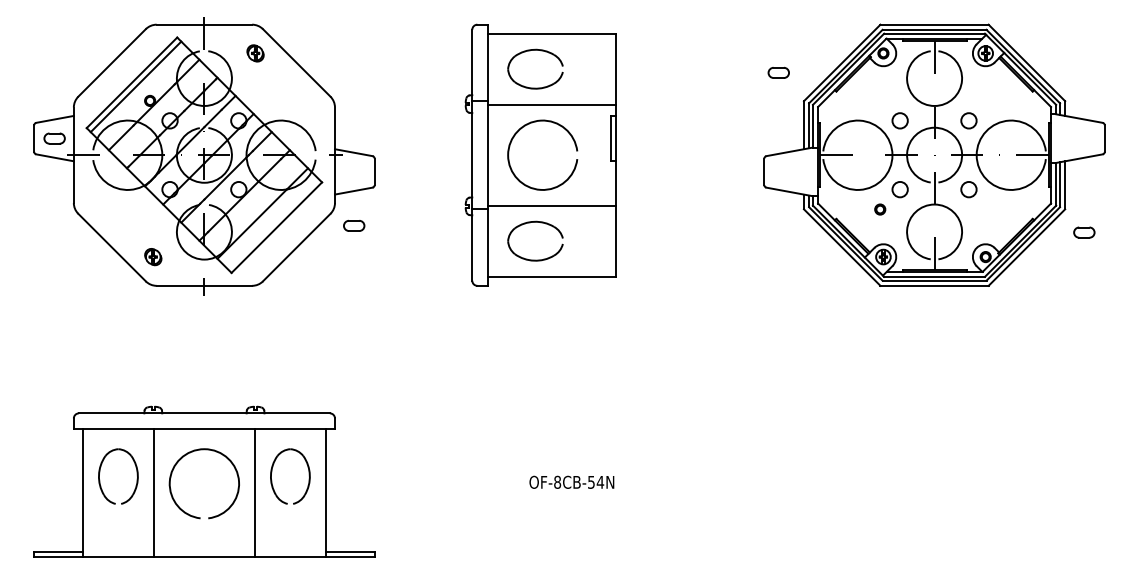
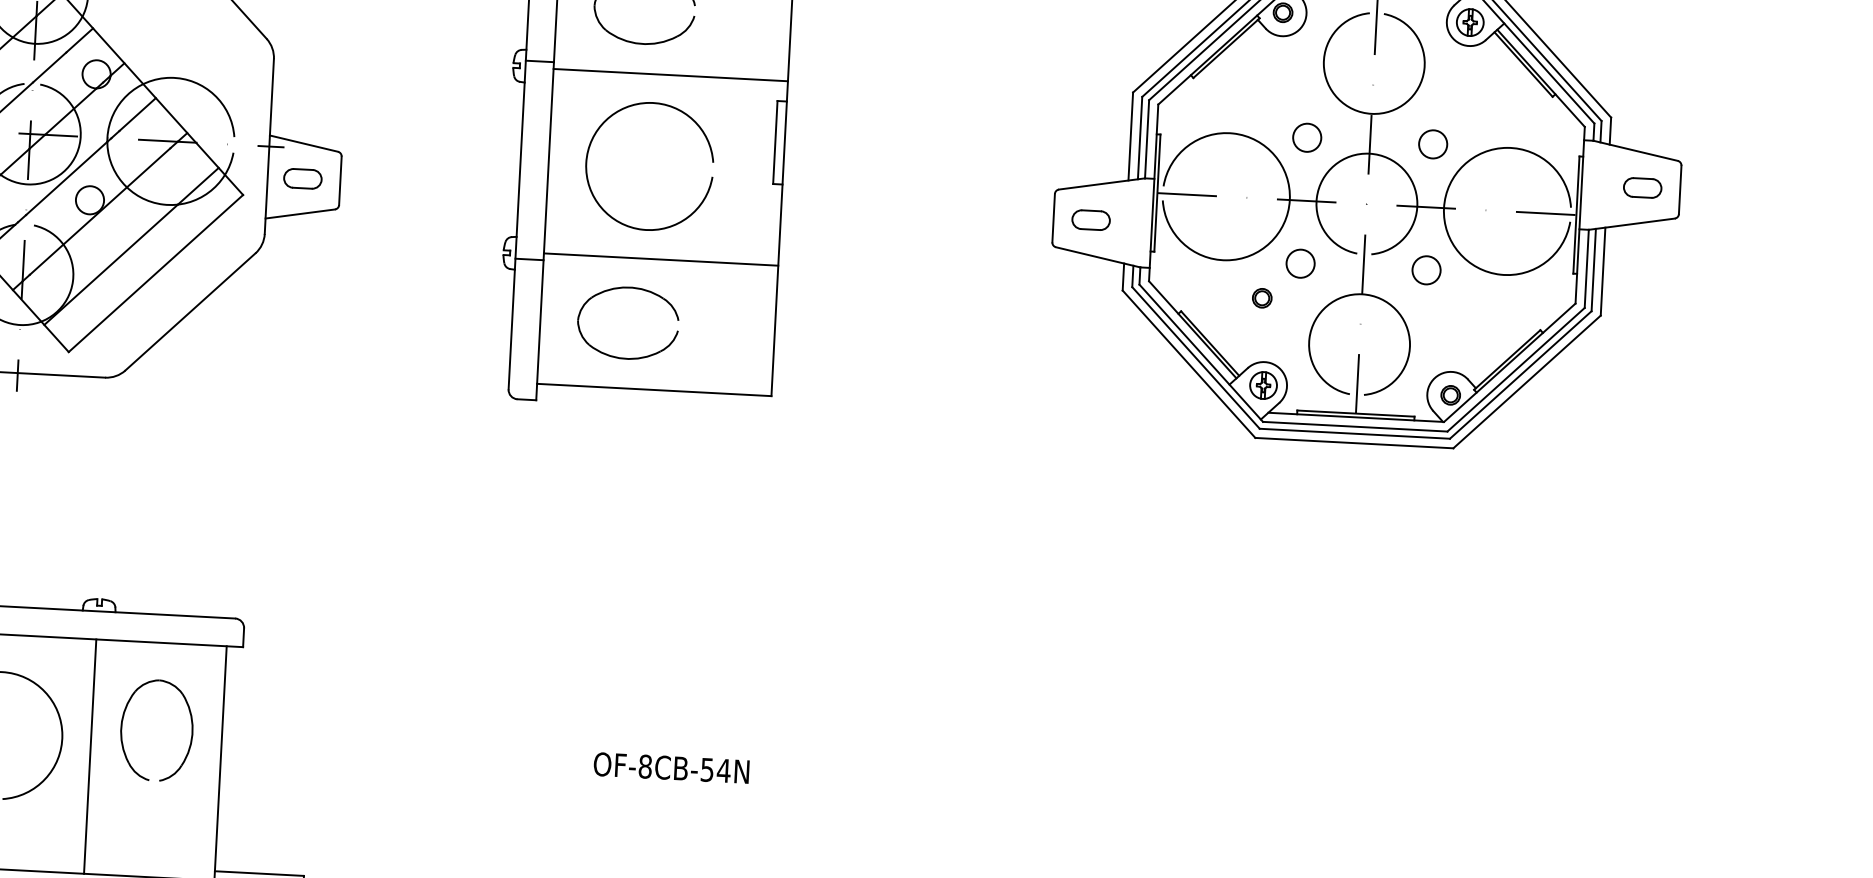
part: (778, 72) -> (1090, 219), moved
part: (354, 225) -> (303, 178), moved
part: (1084, 232) -> (1642, 187), moved

